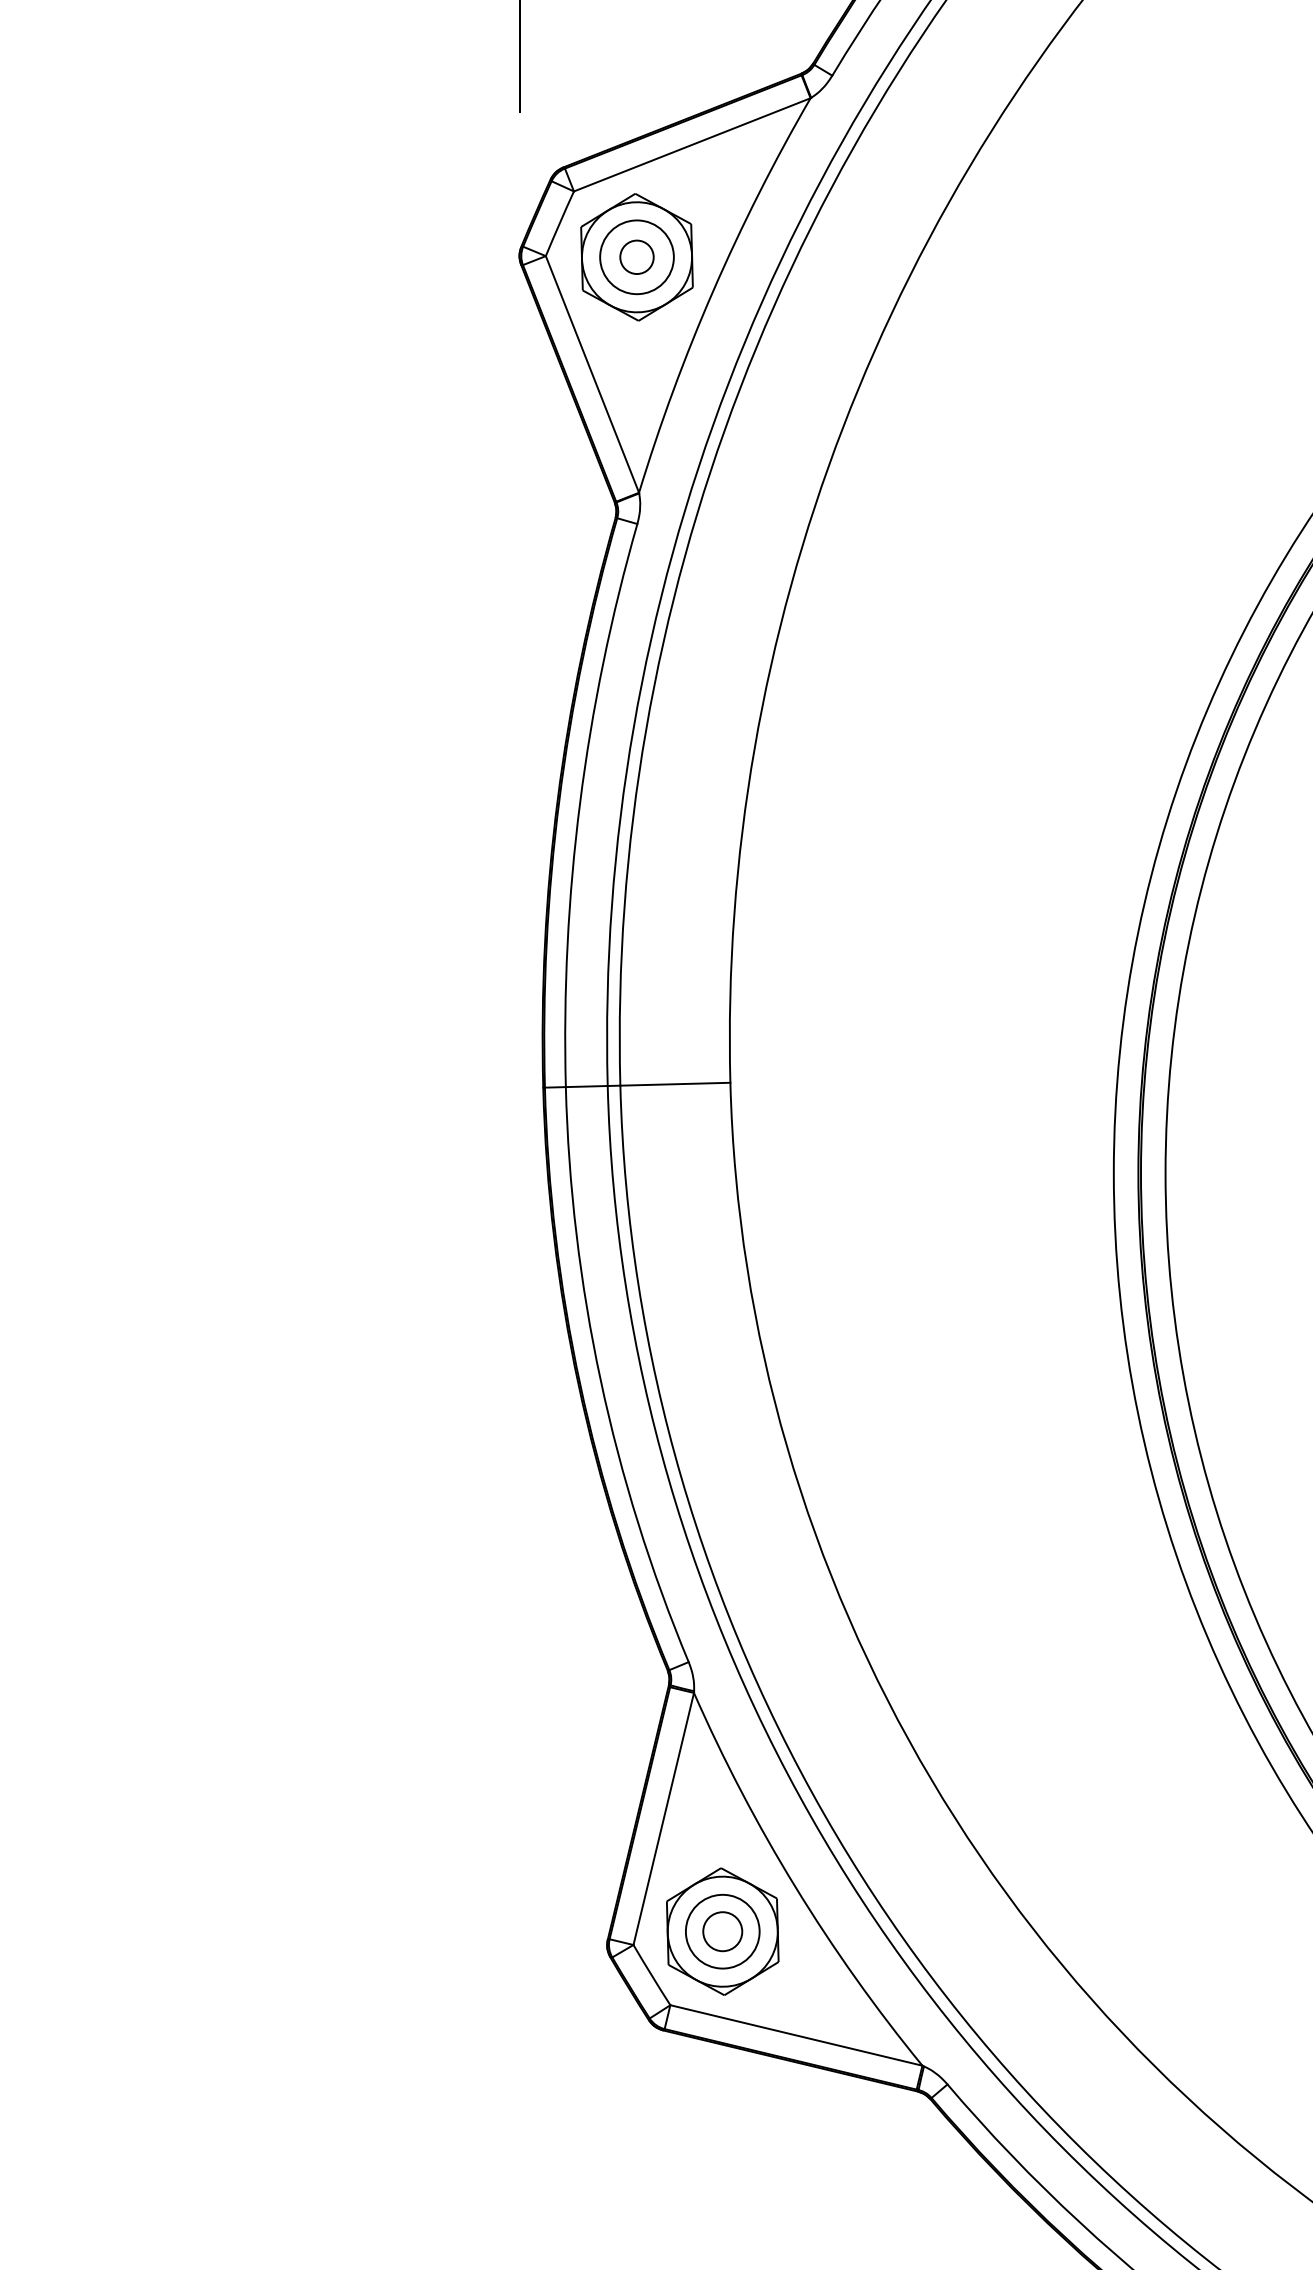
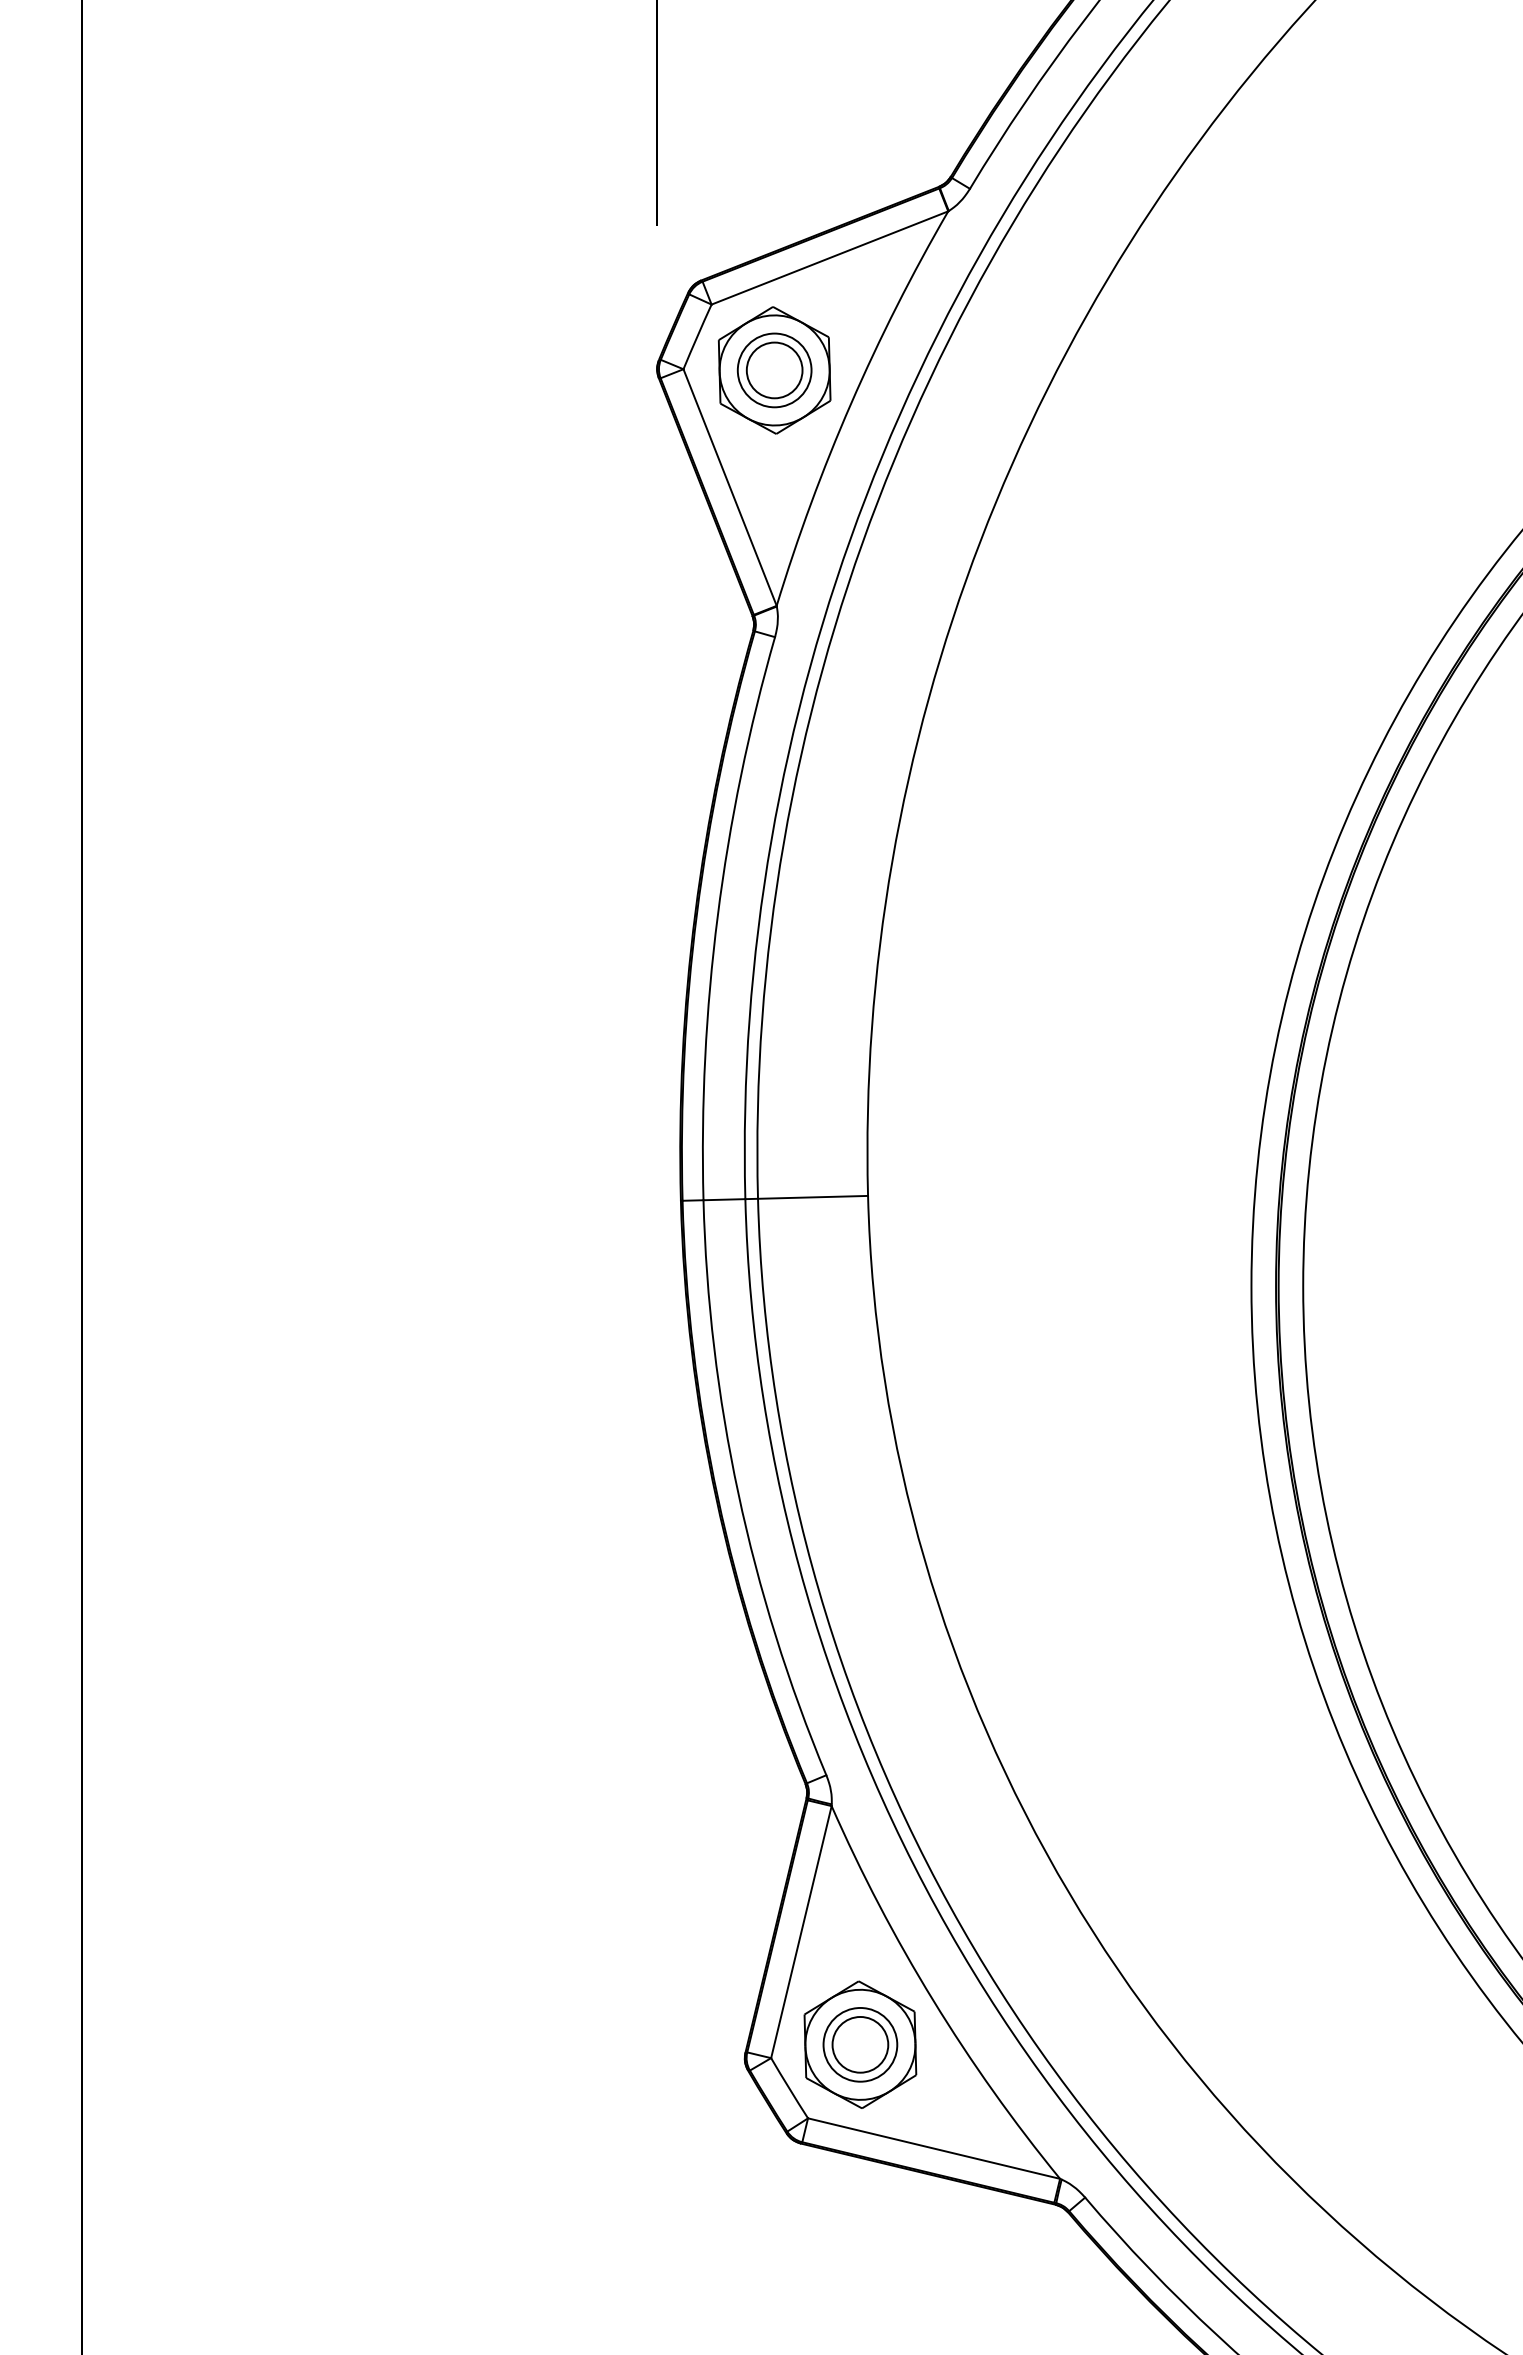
circle: (636, 257) -> (774, 370), size x1.67
circle: (722, 1931) -> (860, 2044), size x1.43

